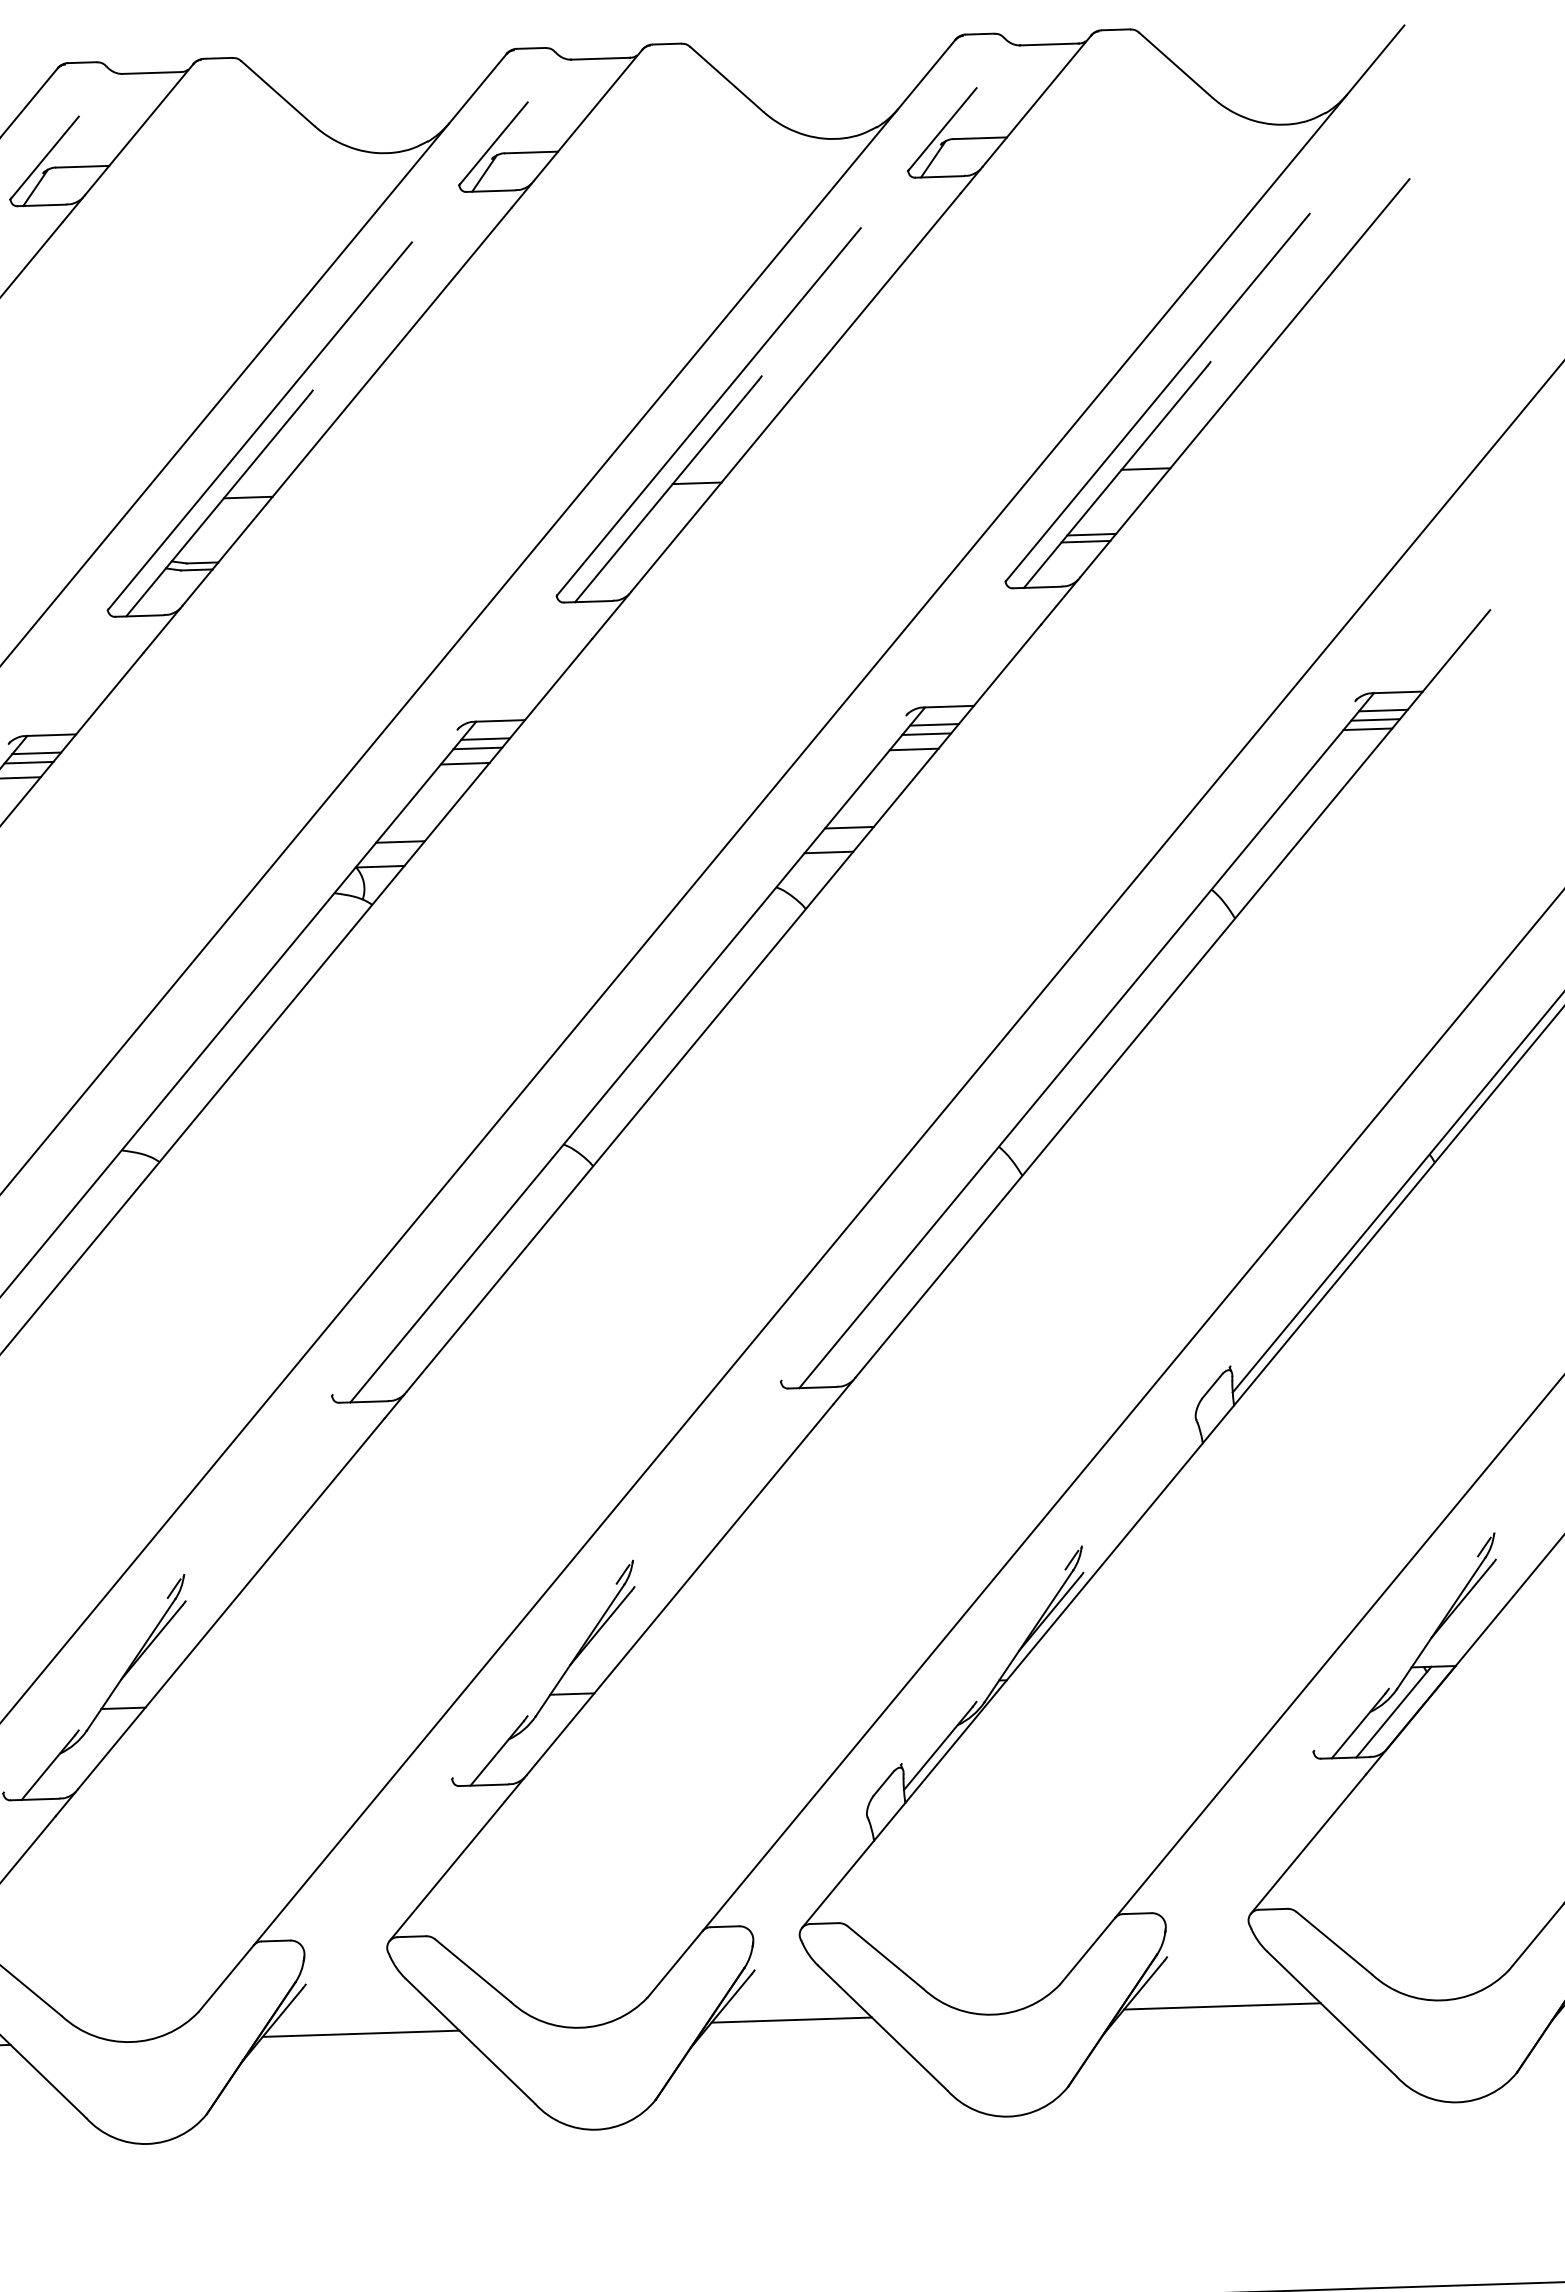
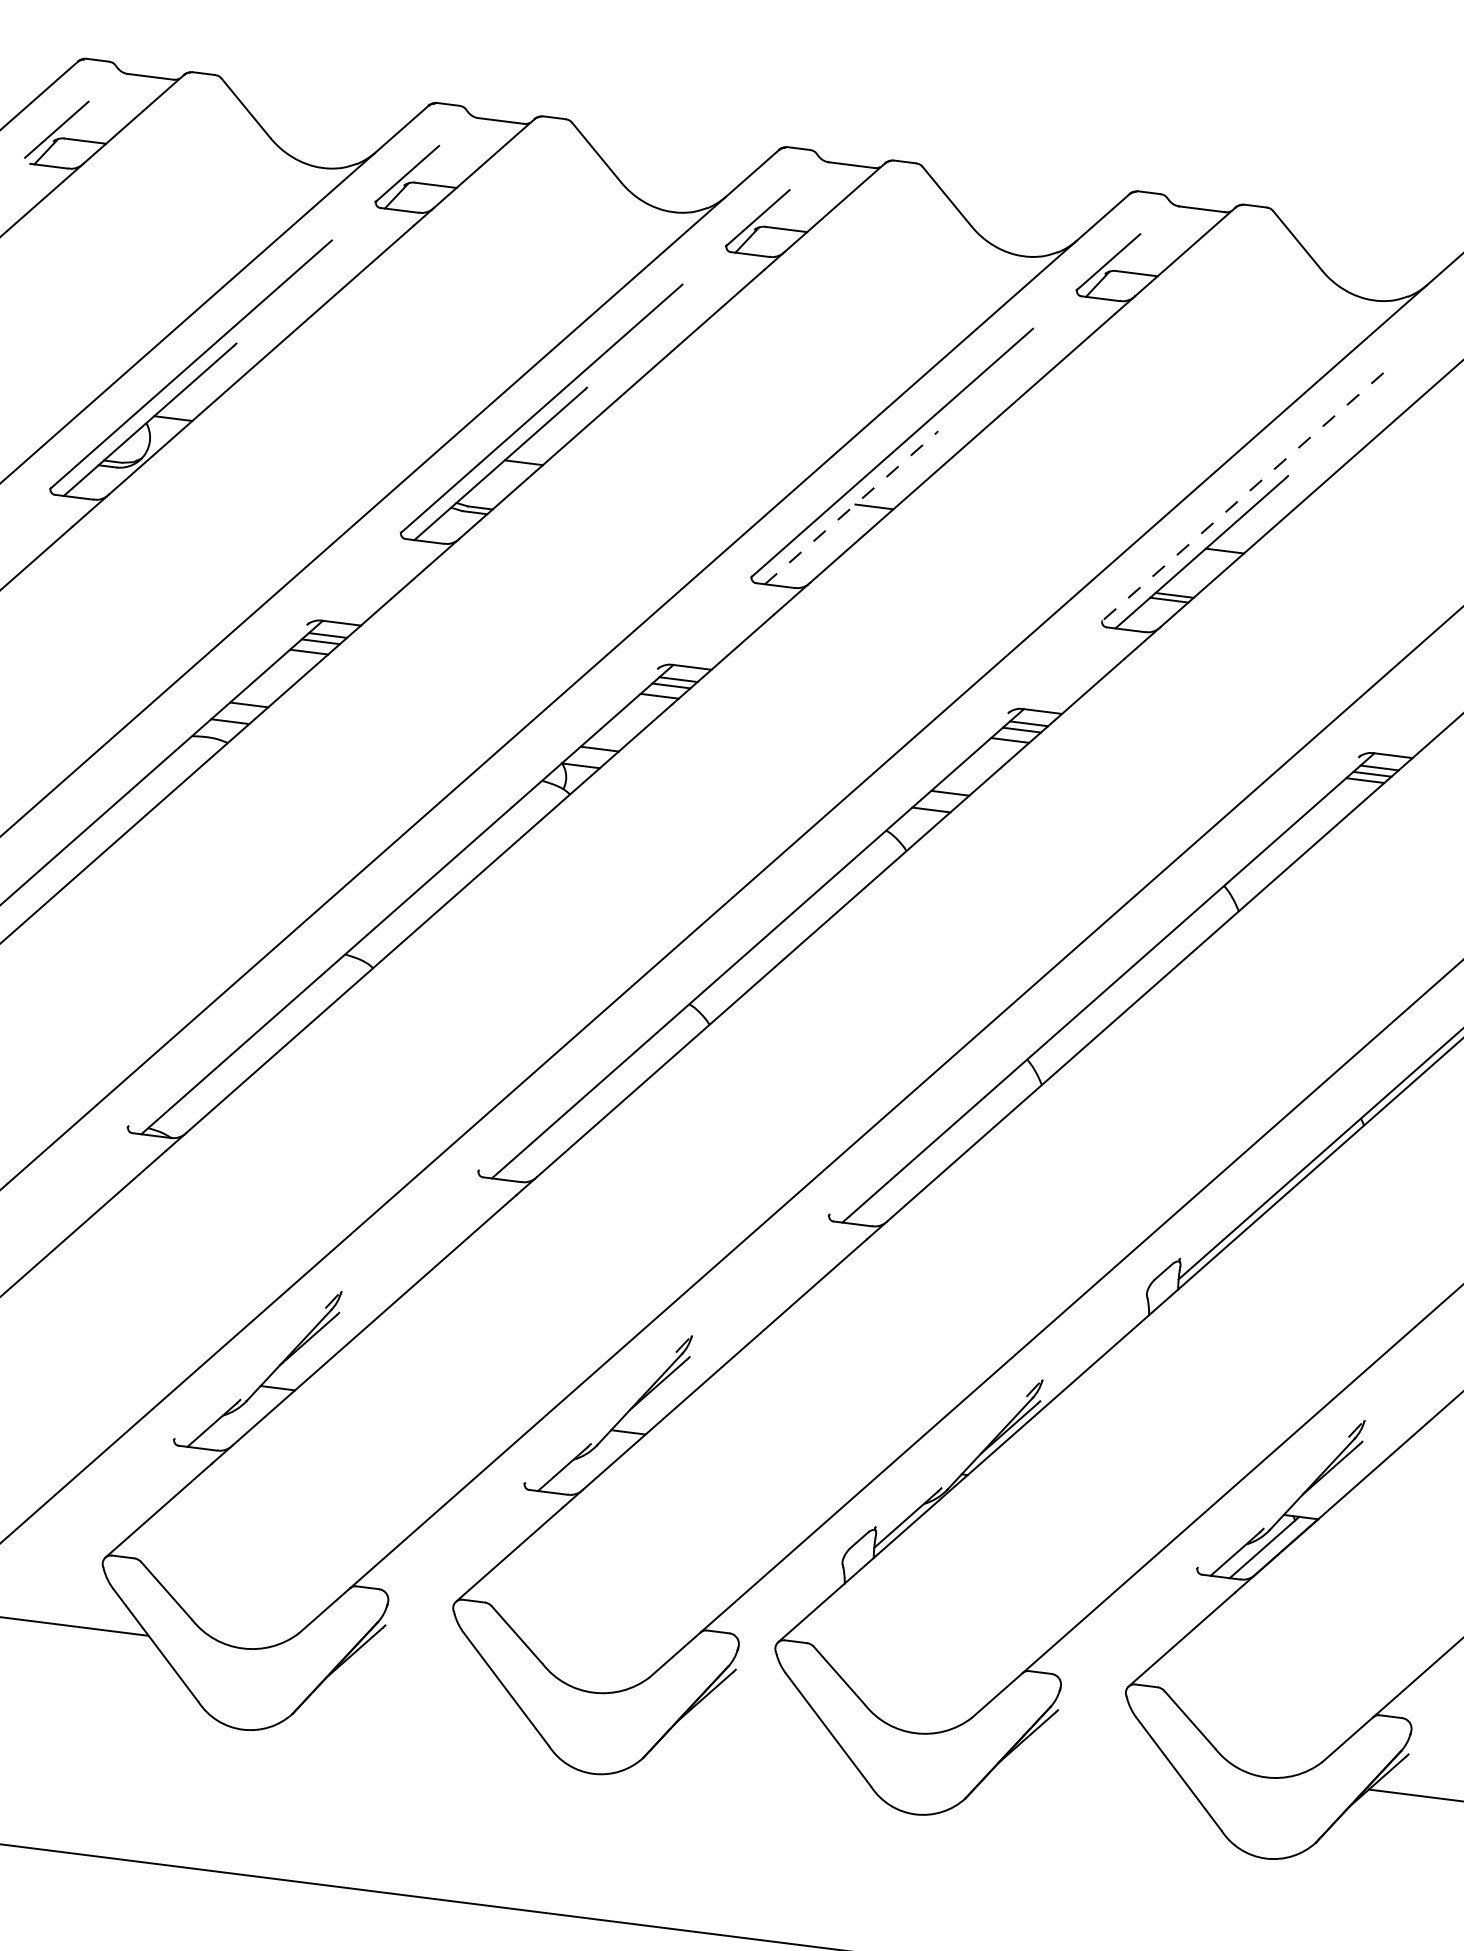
line: (1157, 398) -> (1242, 497), solid -> dashed
line: (667, 490) -> (850, 508), solid -> dashed
line: (1221, 2005) -> (1094, 1754), removed
line: (791, 2019) -> (758, 1712), removed
line: (361, 2033) -> (422, 1670), removed

